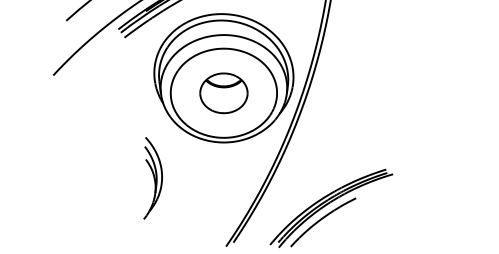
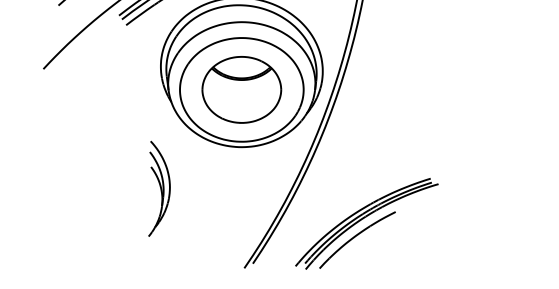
part: (223, 93) -> (241, 90), size x1.43

